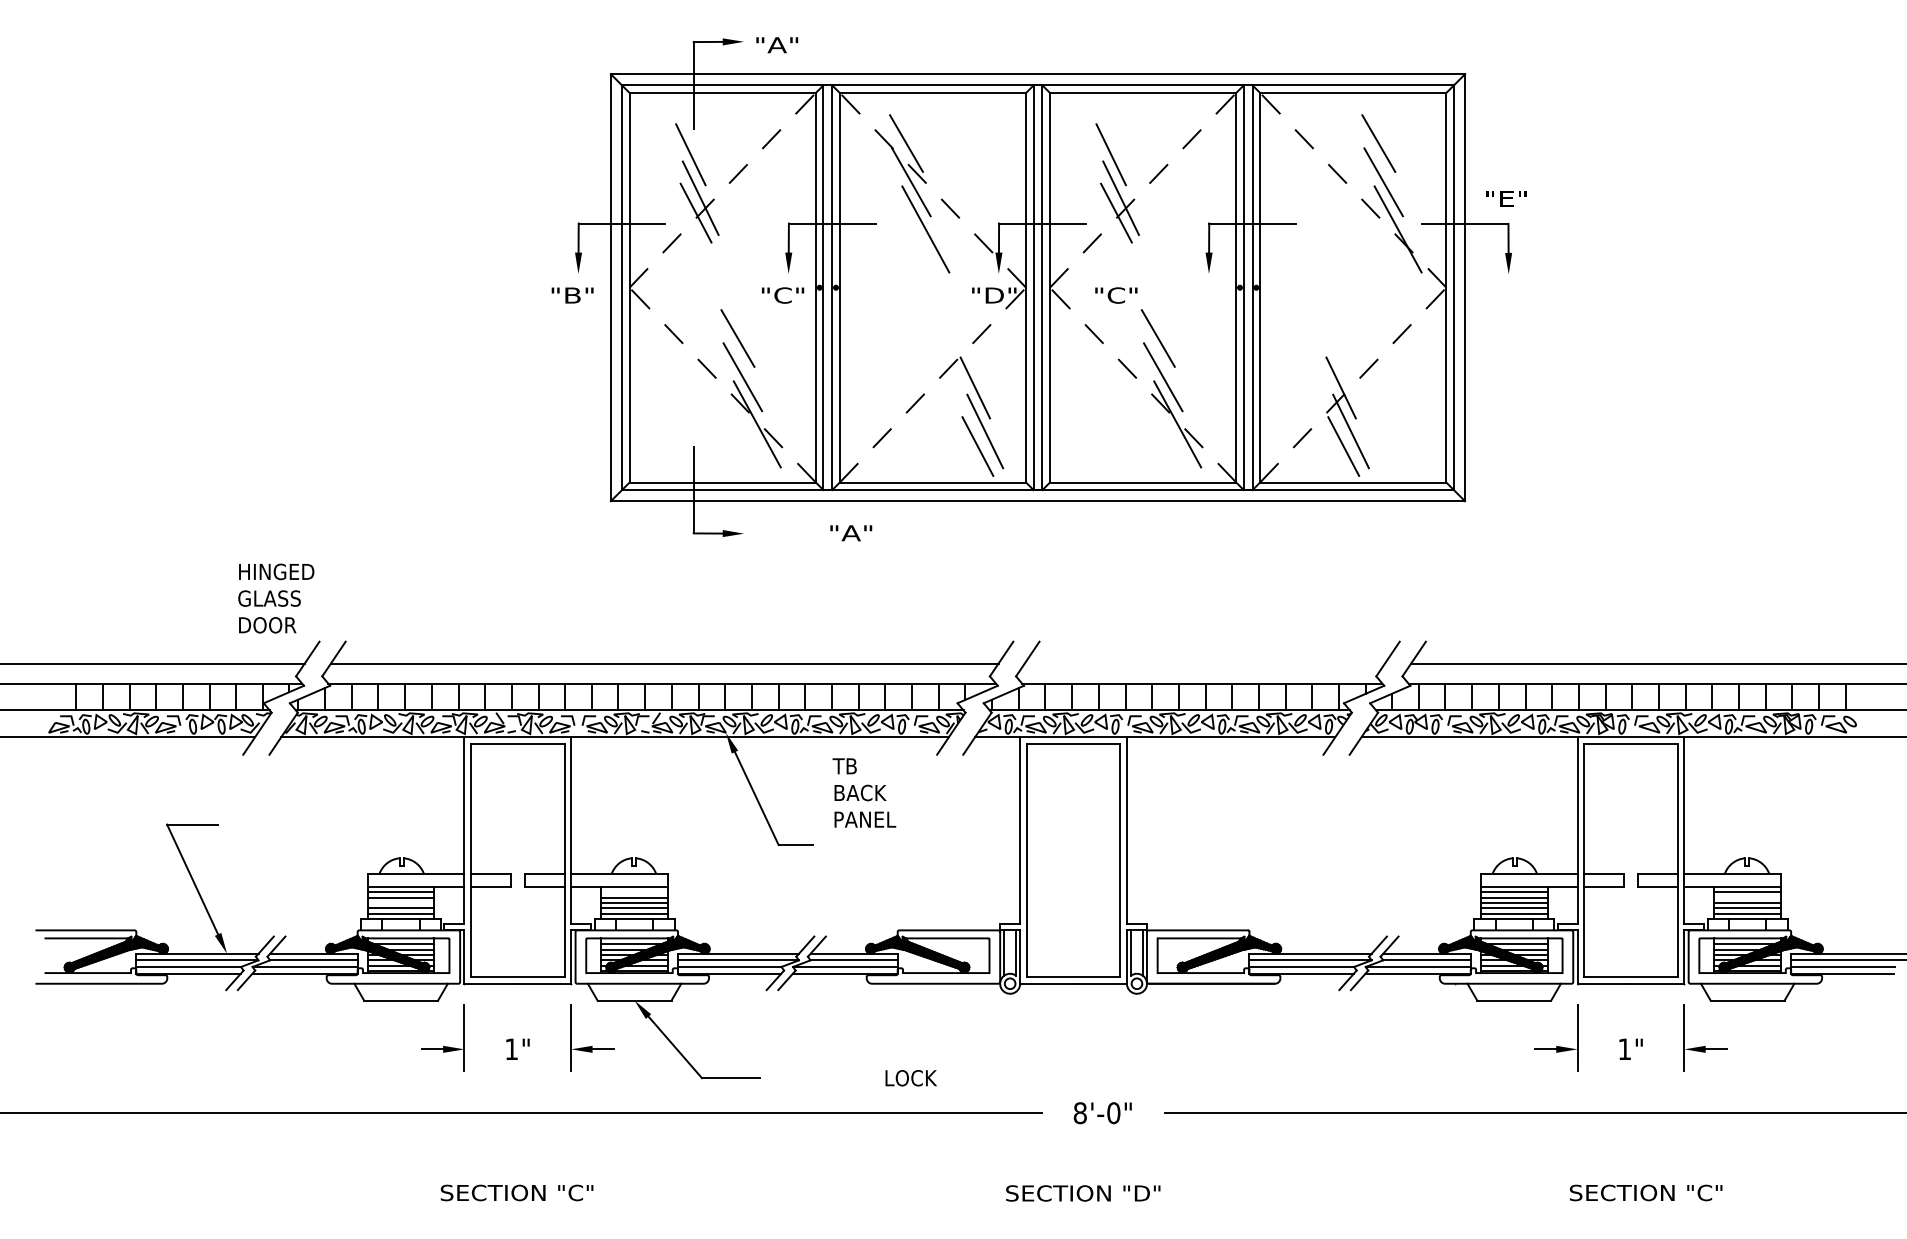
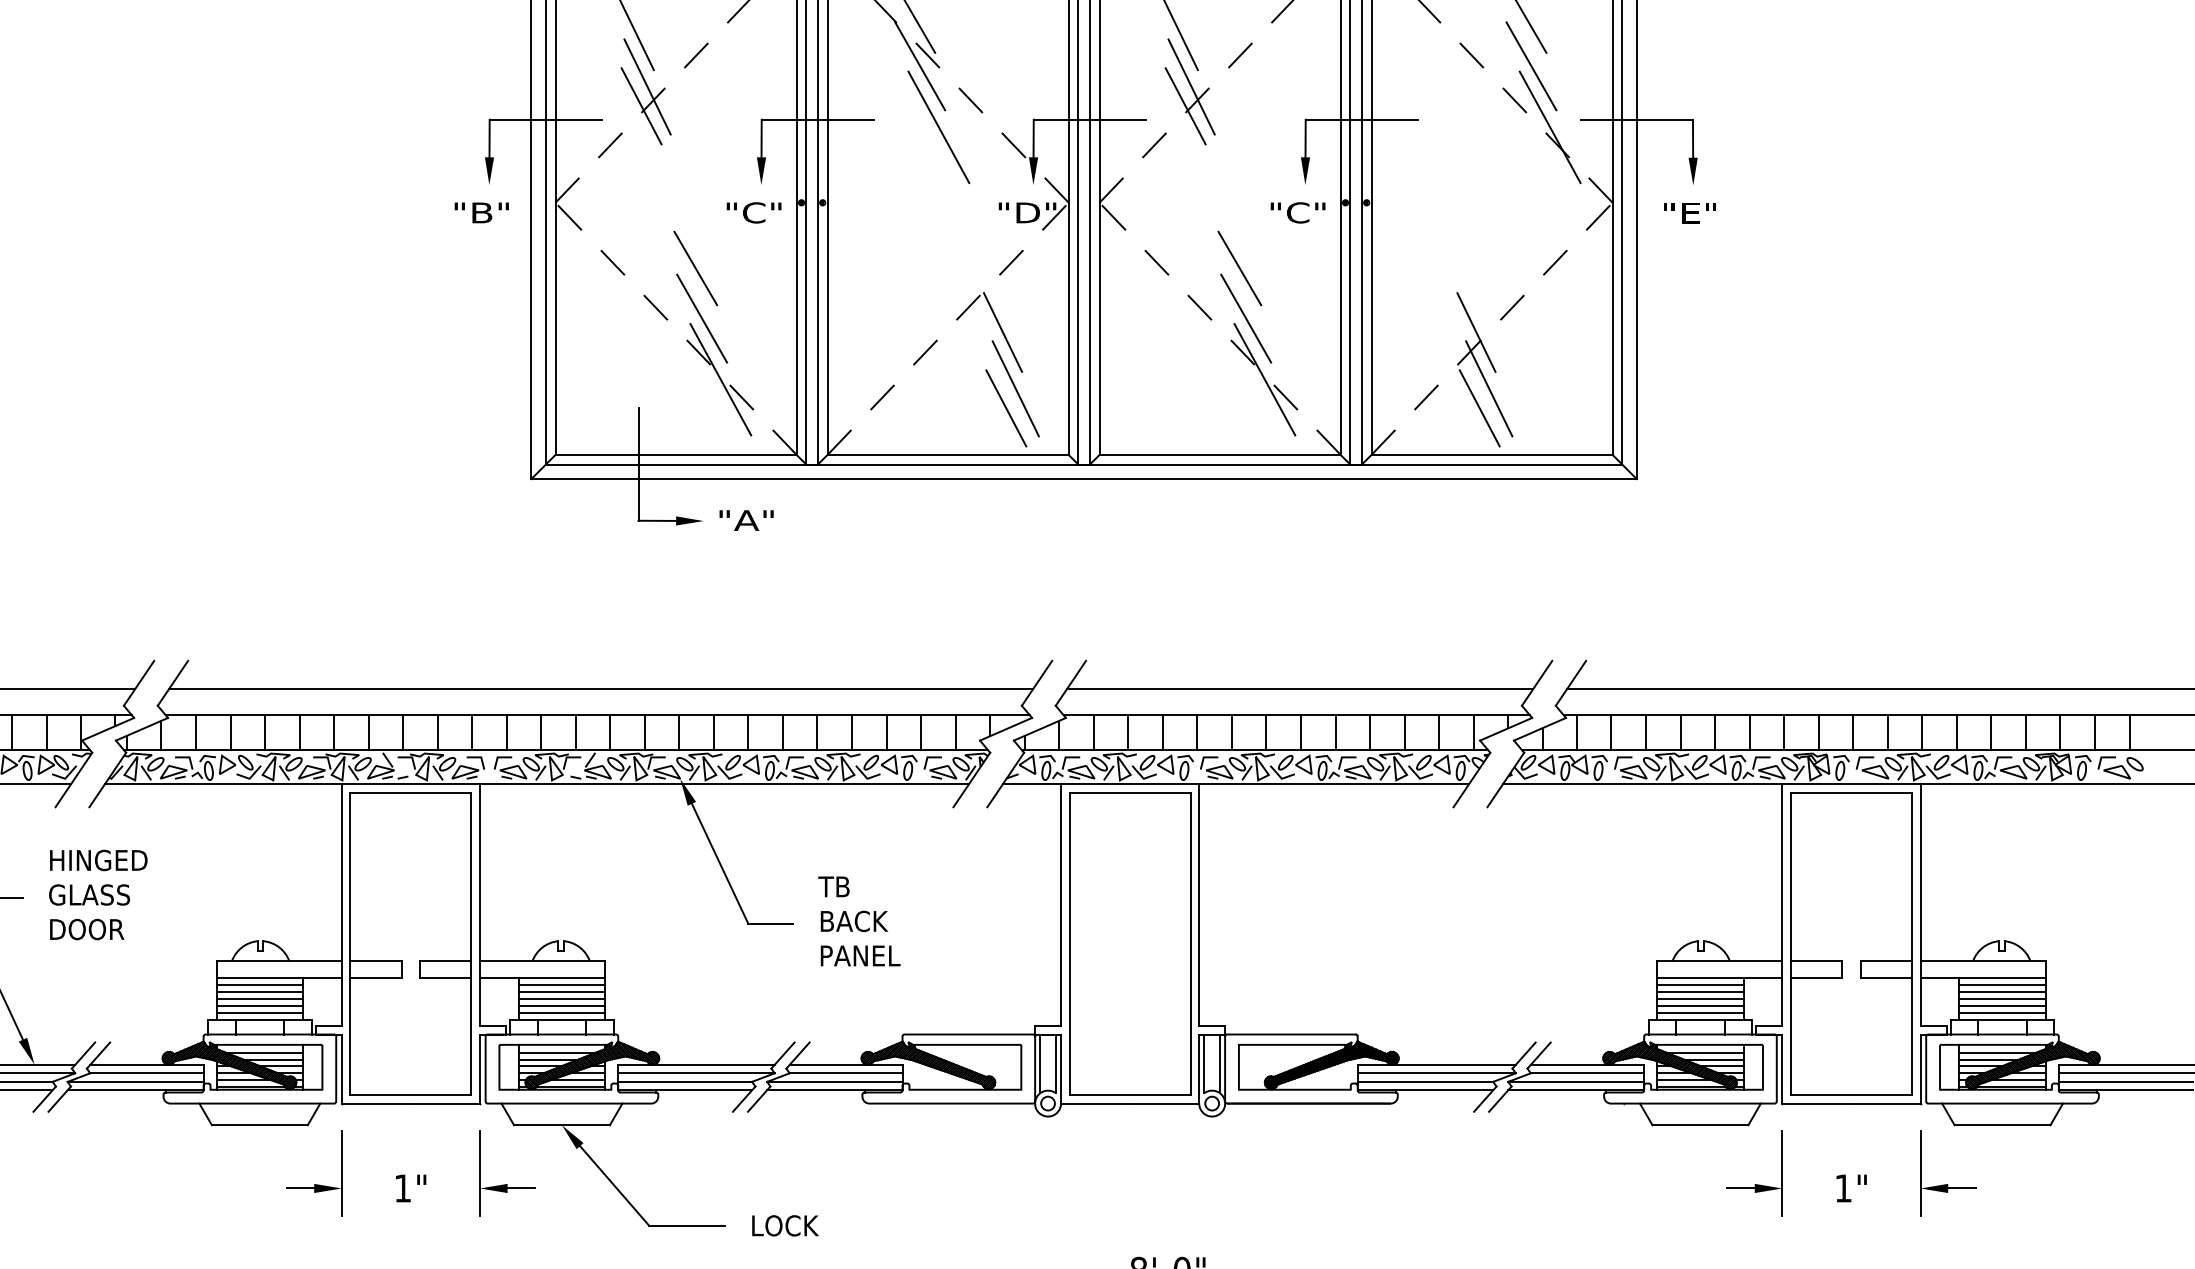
text: (1506, 198) -> (1690, 212), moved
text: (1116, 295) -> (1298, 212), moved
text: (851, 533) -> (746, 520), moved
text: (276, 598) -> (98, 894), moved
line: (1204, 663) -> (1299, 689), added
text: (864, 792) -> (859, 920), moved
line: (634, 892) -> (561, 985), added
line: (1747, 897) -> (2002, 991), added
line: (400, 903) -> (259, 999), added
text: (910, 1078) -> (784, 1226), moved

